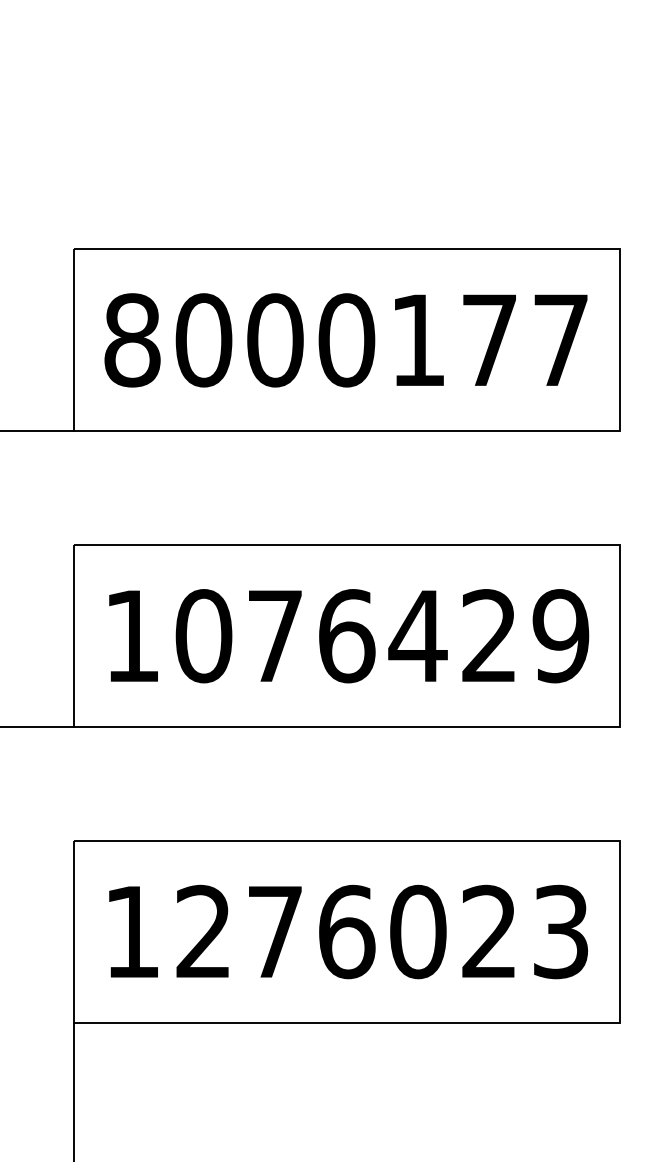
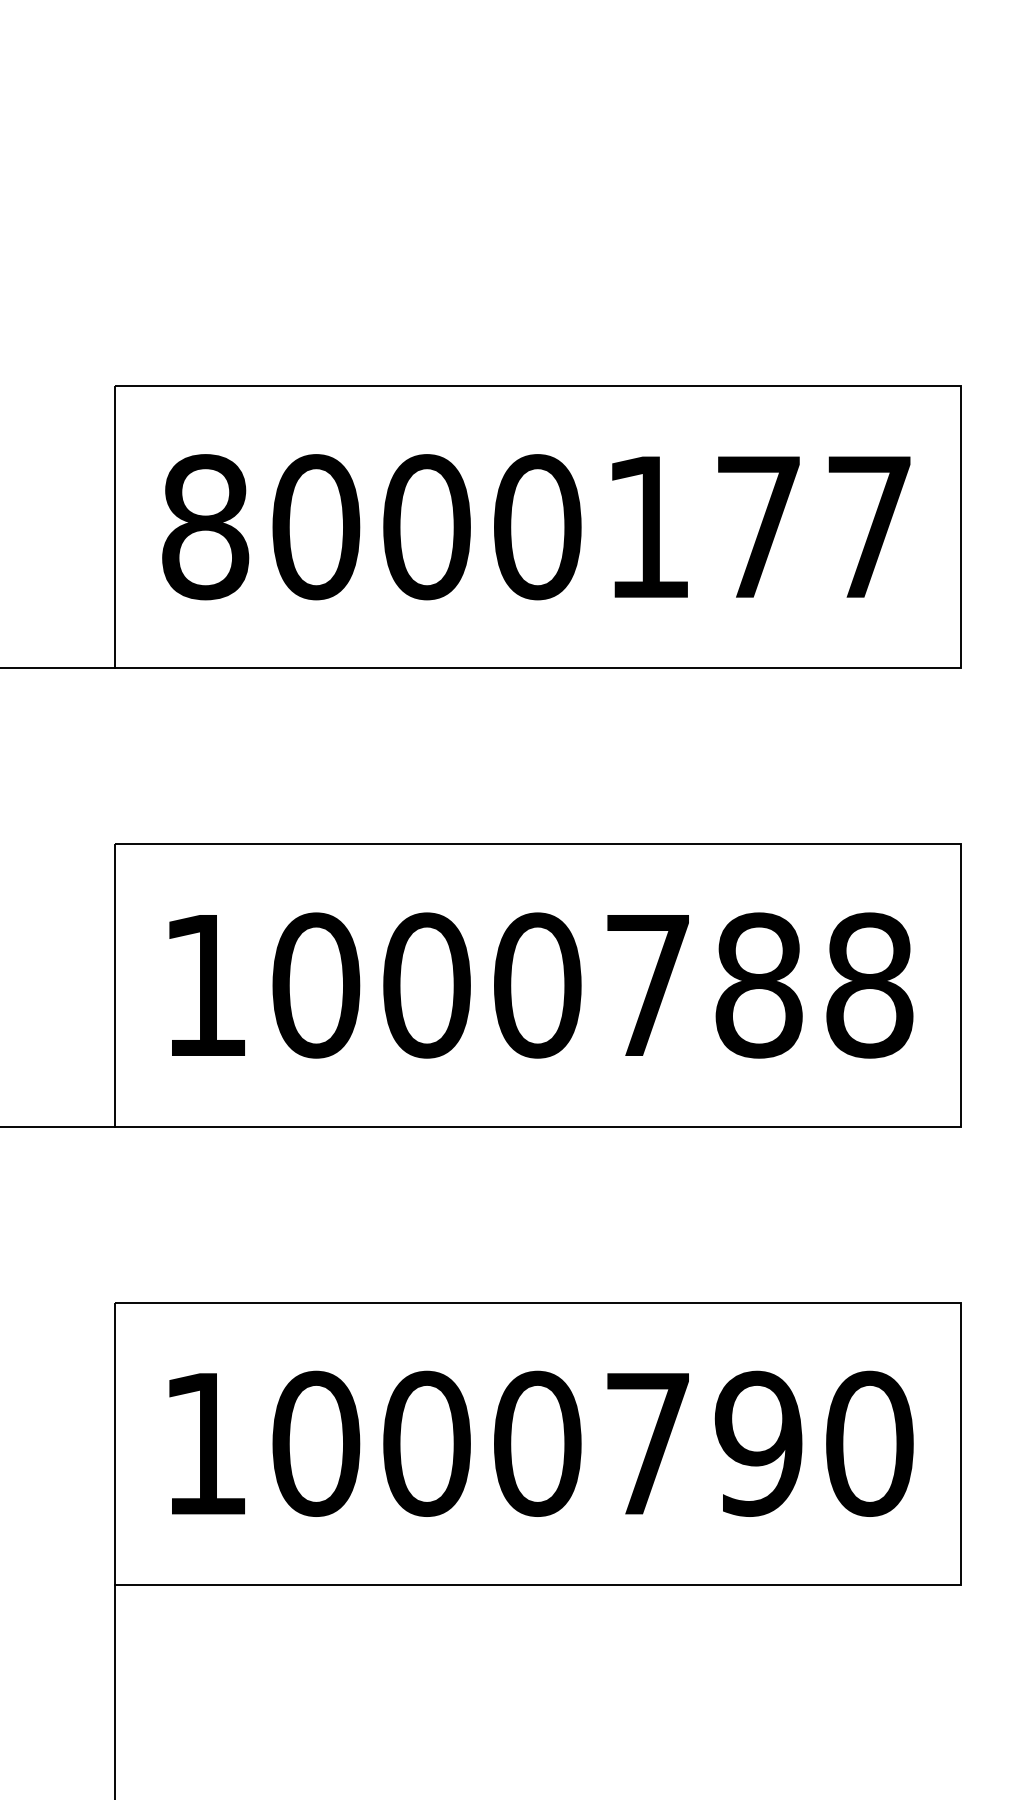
text: (418, 636) -> (648, 985), 1076429 -> 1000788
text: (382, 931) -> (592, 1443), 1276023 -> 1000790

